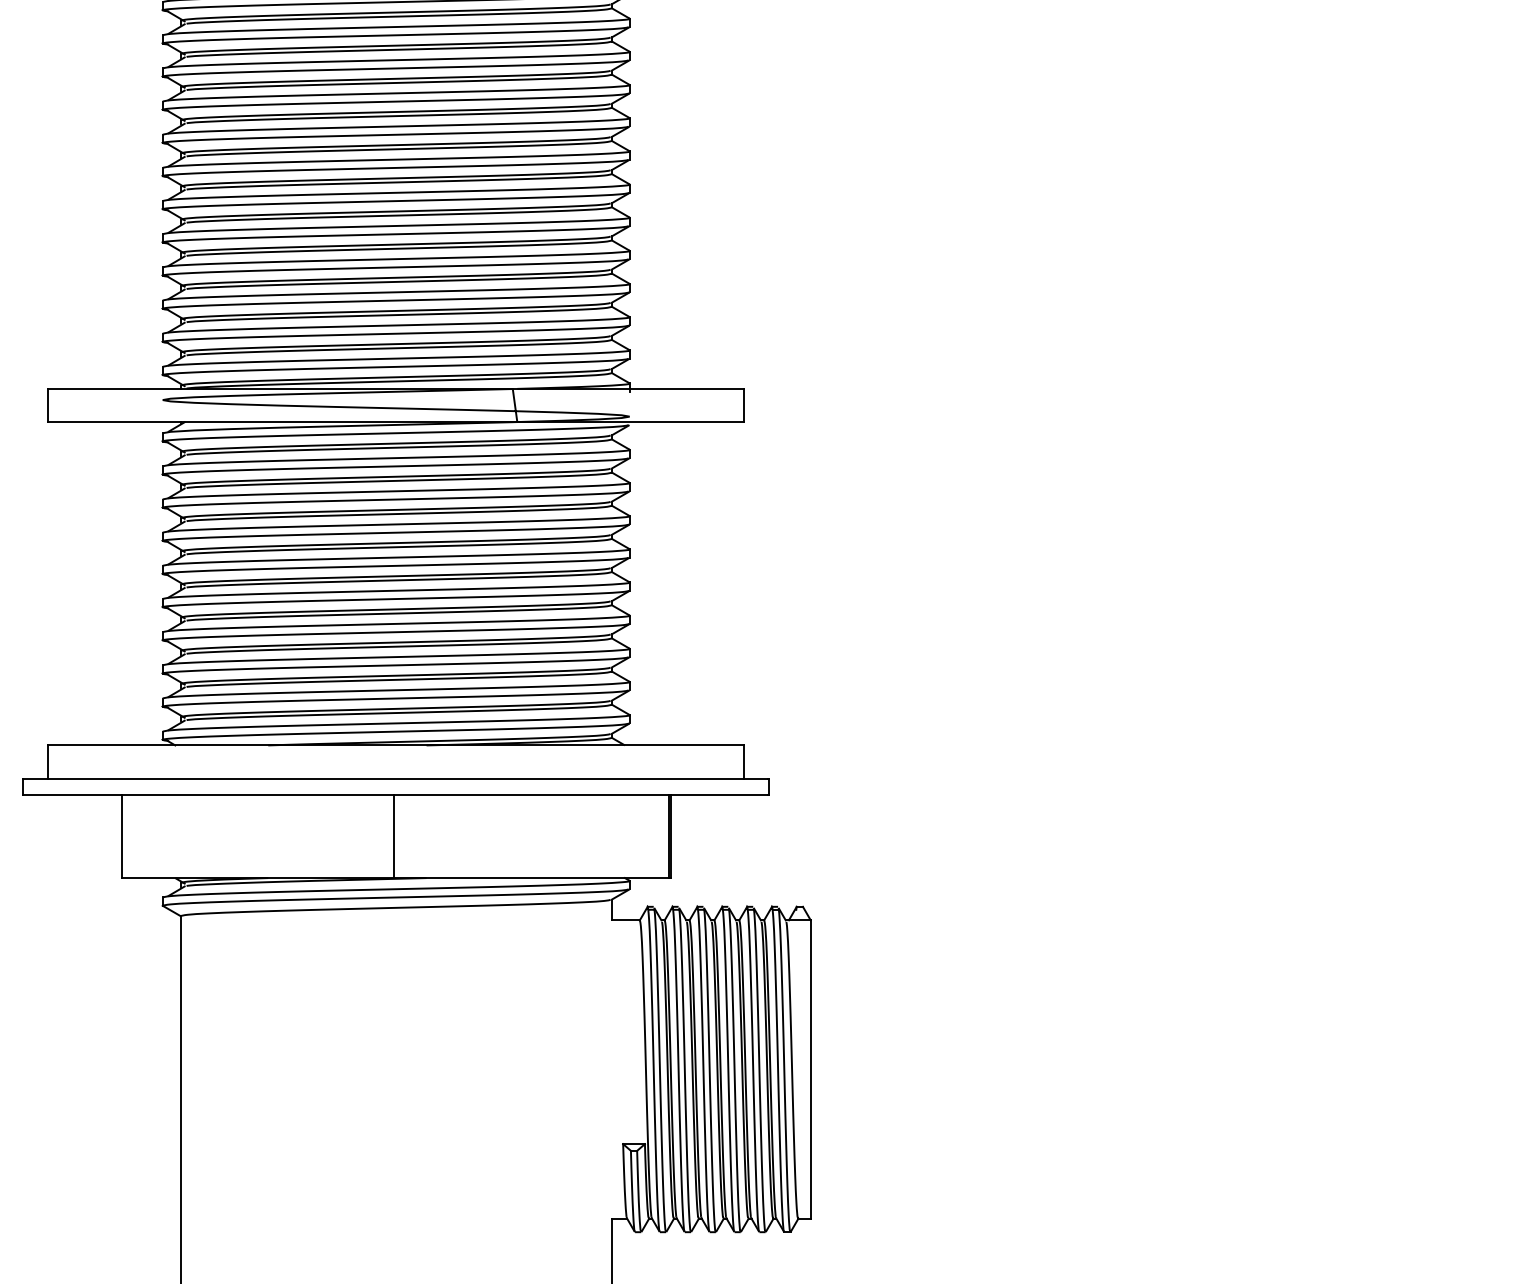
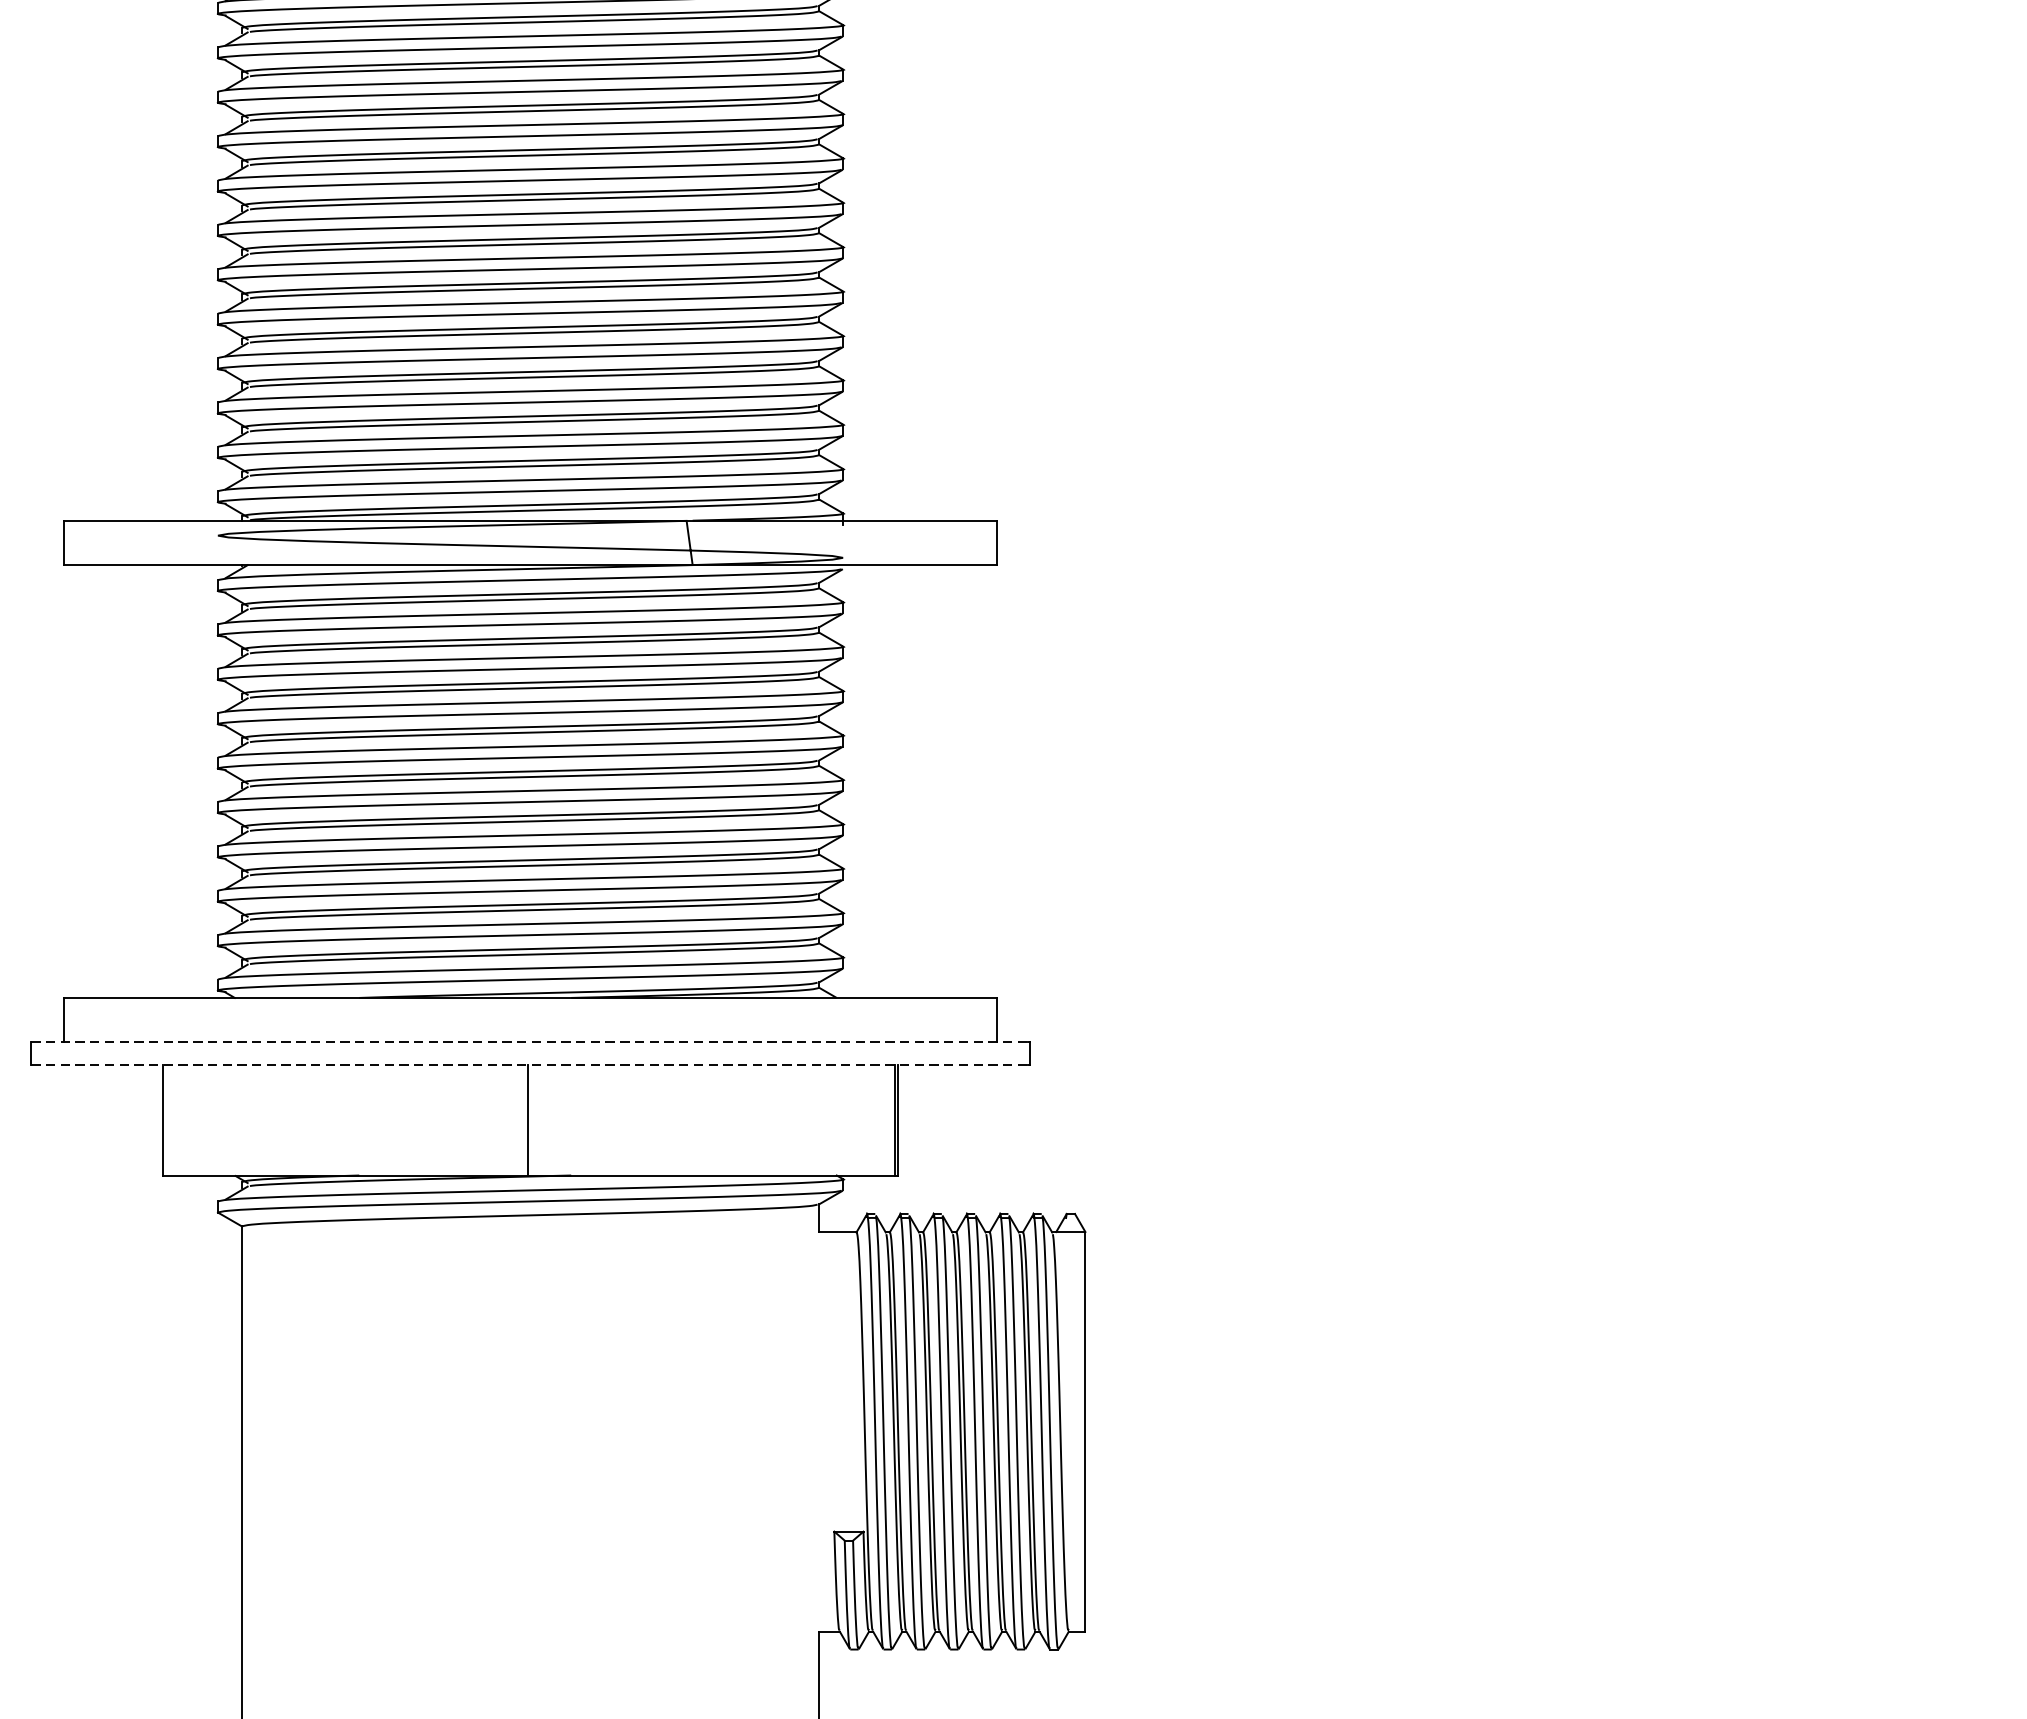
line: (395, 778) -> (529, 1042), solid -> dashed
line: (395, 795) -> (529, 1064), solid -> dashed

